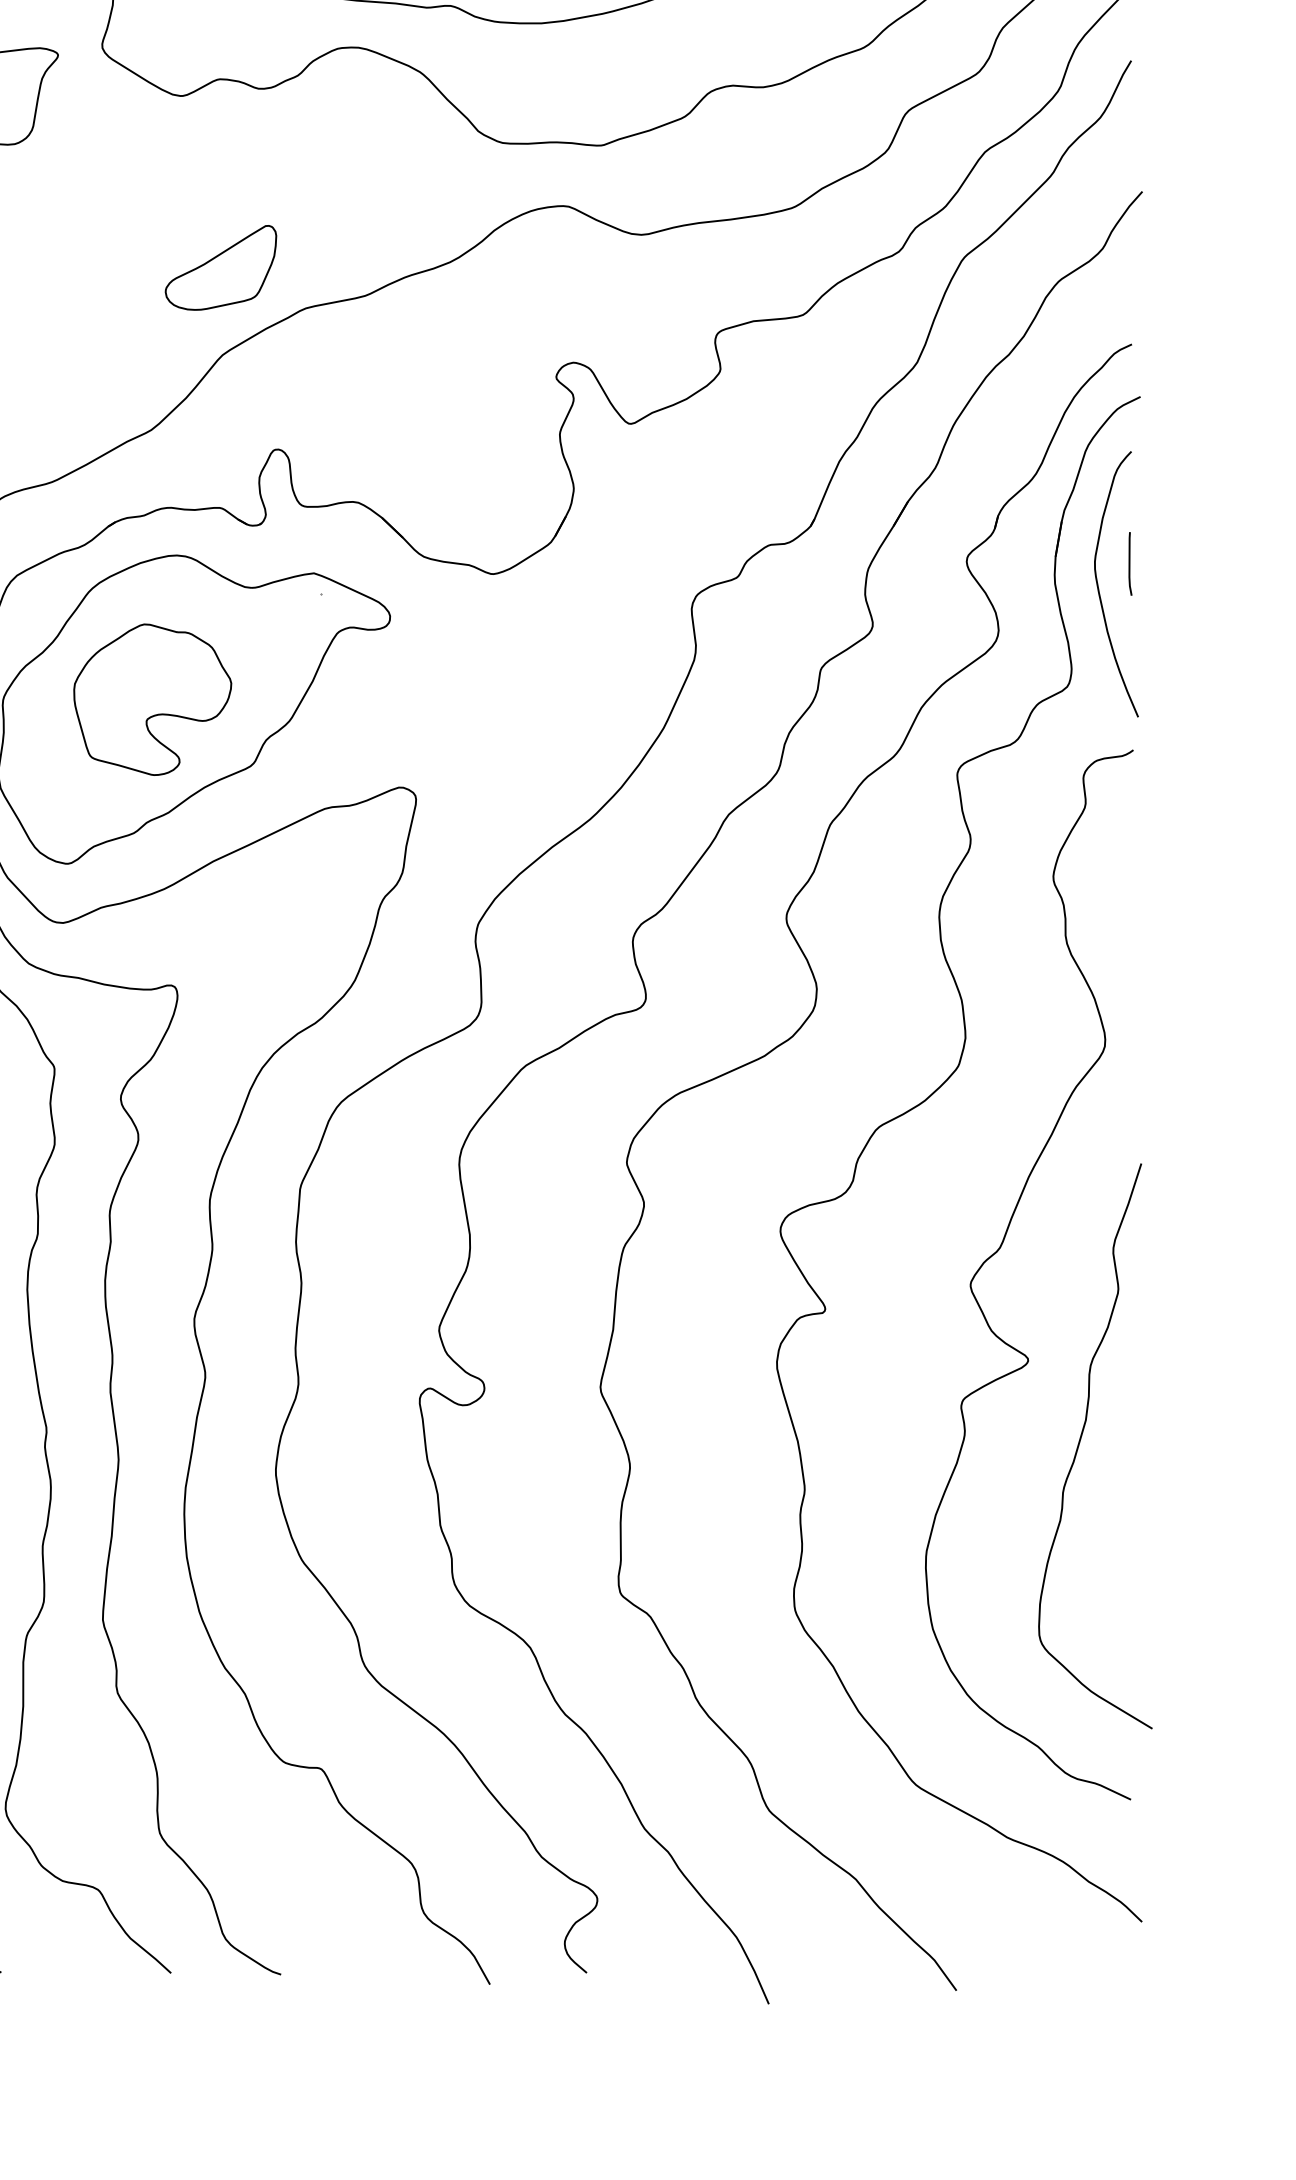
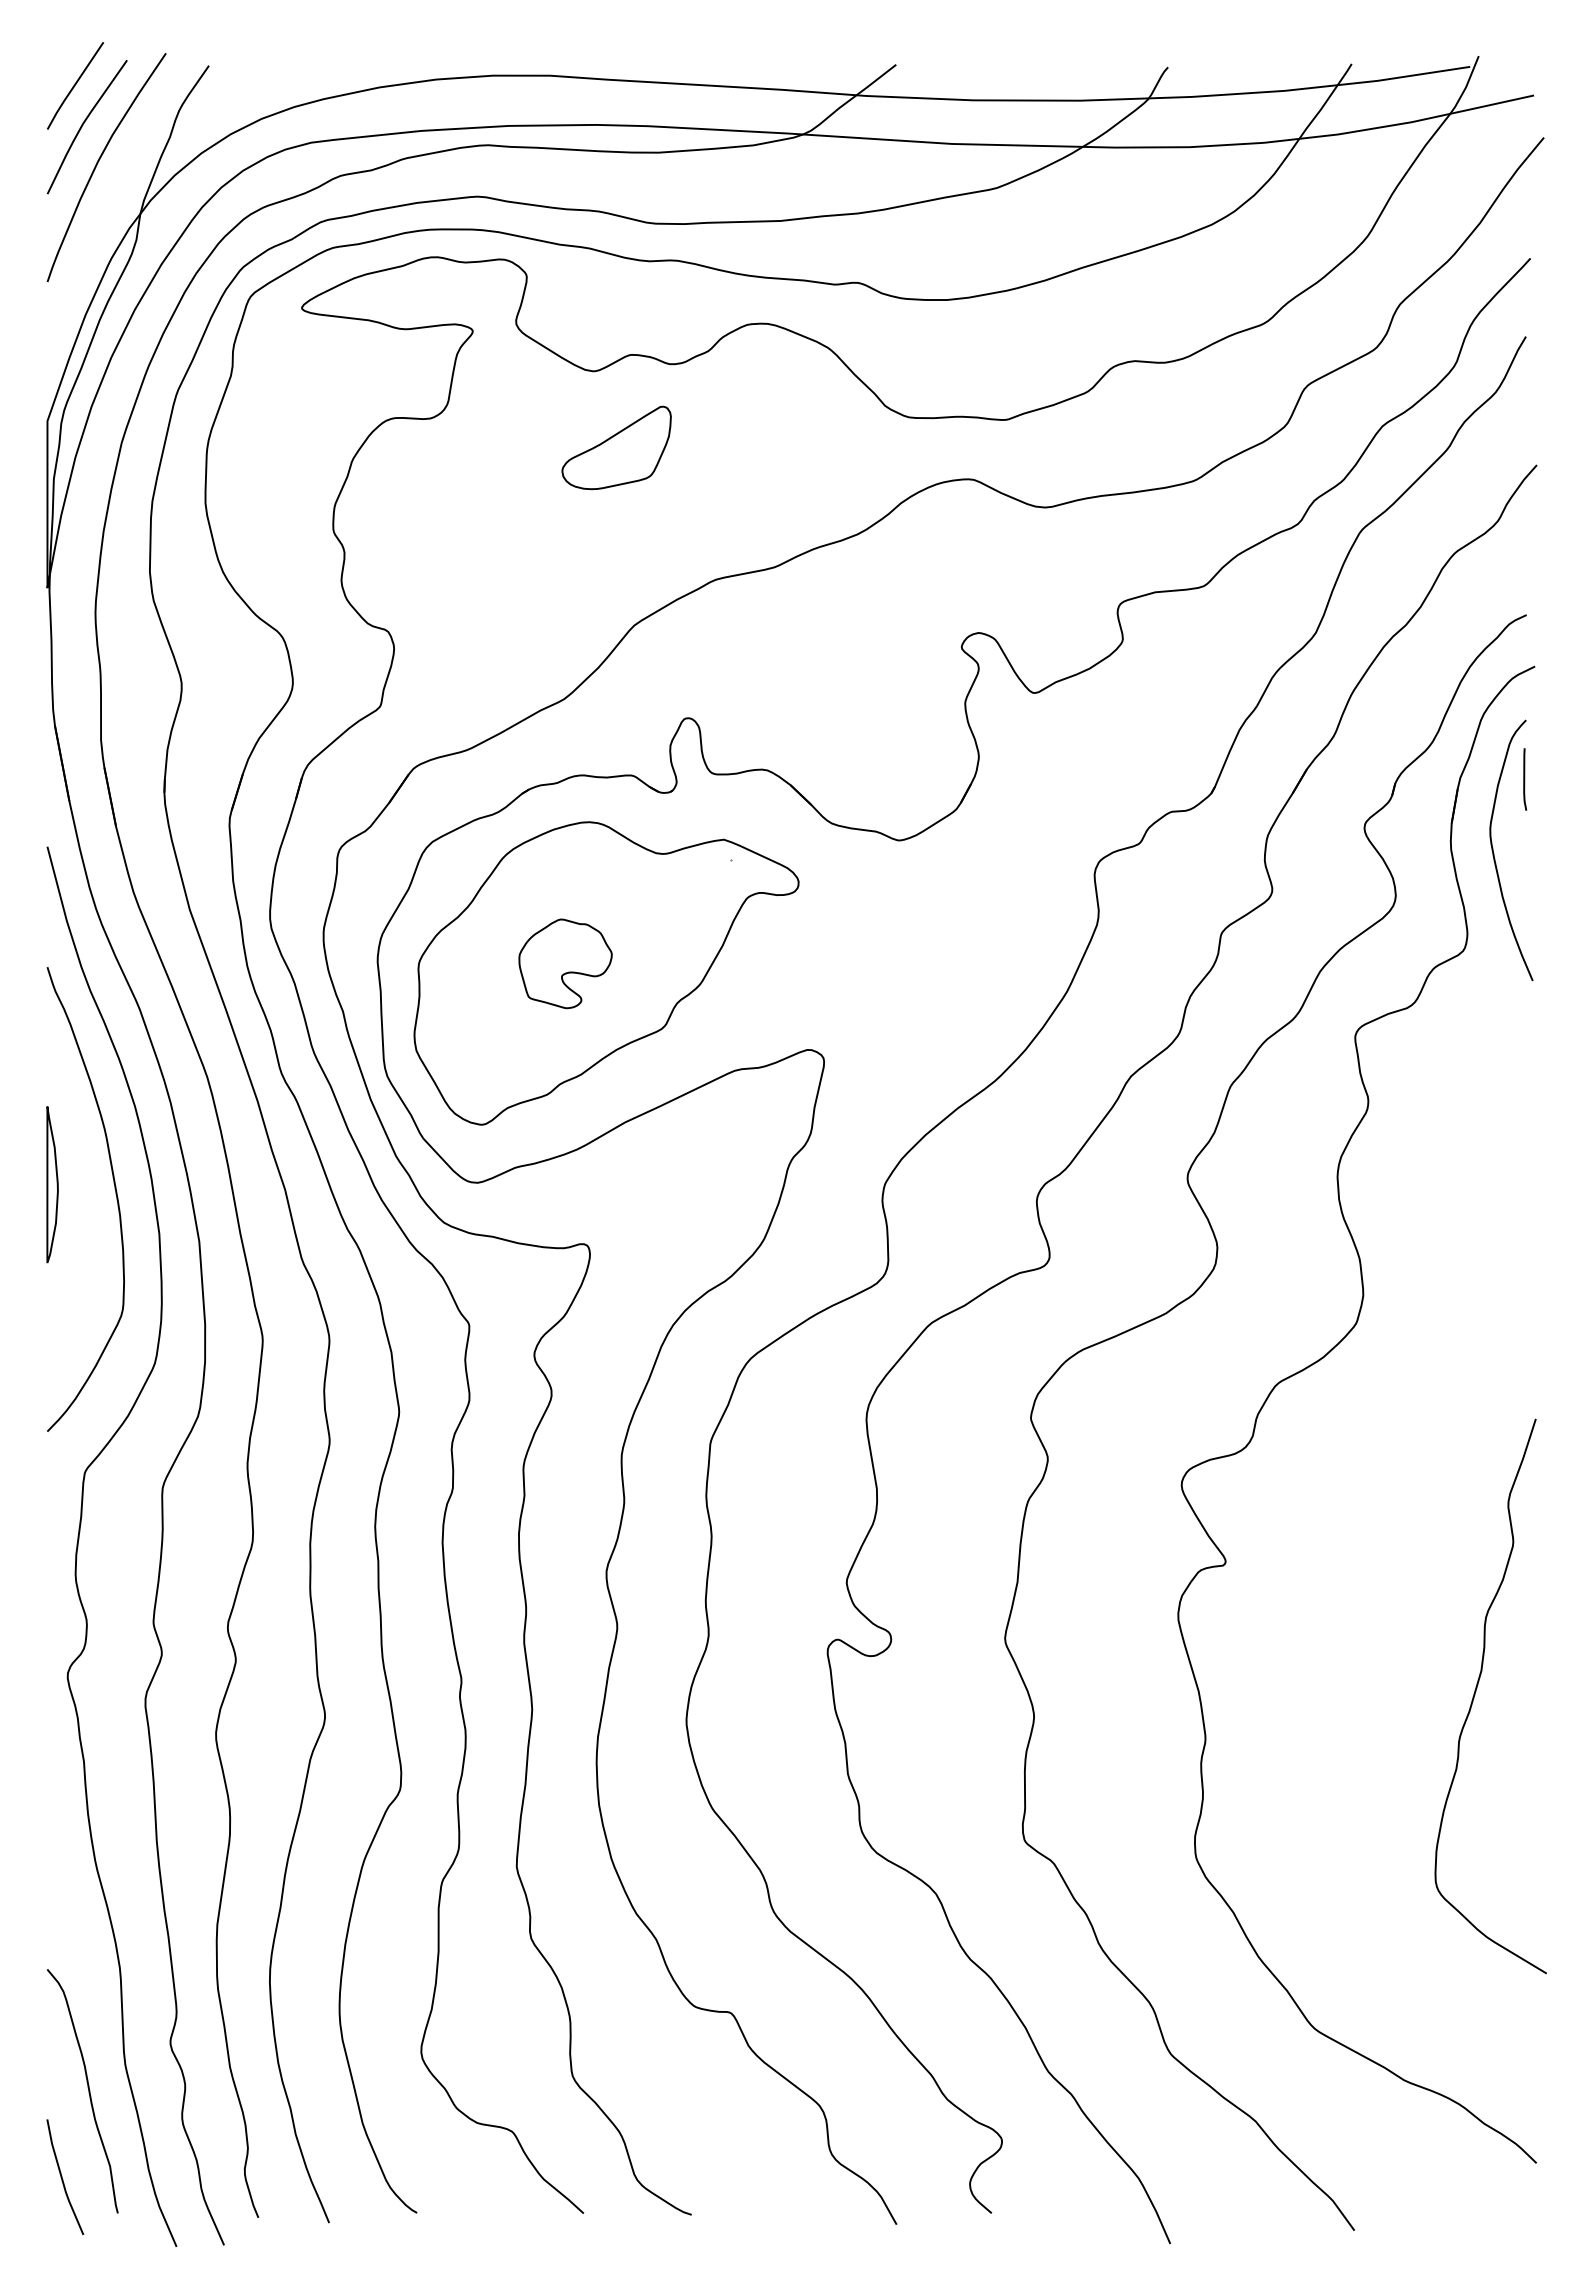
part: (220, 267) -> (616, 447), moved
line: (1130, 563) -> (1525, 779), moved
part: (152, 699) -> (565, 963), size x0.6
curve: (998, 1251) -> (1395, 1505), removed

